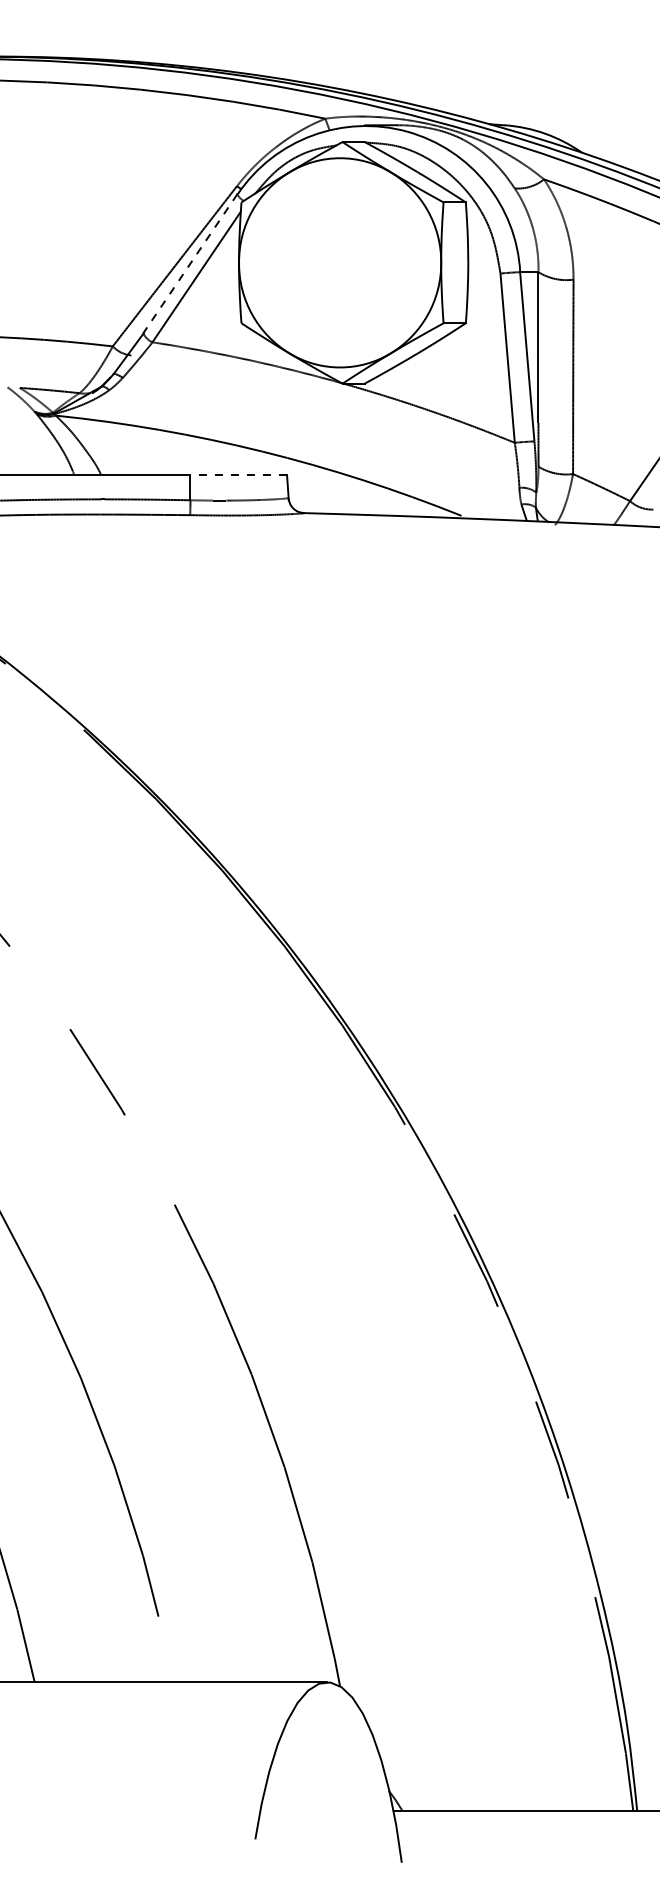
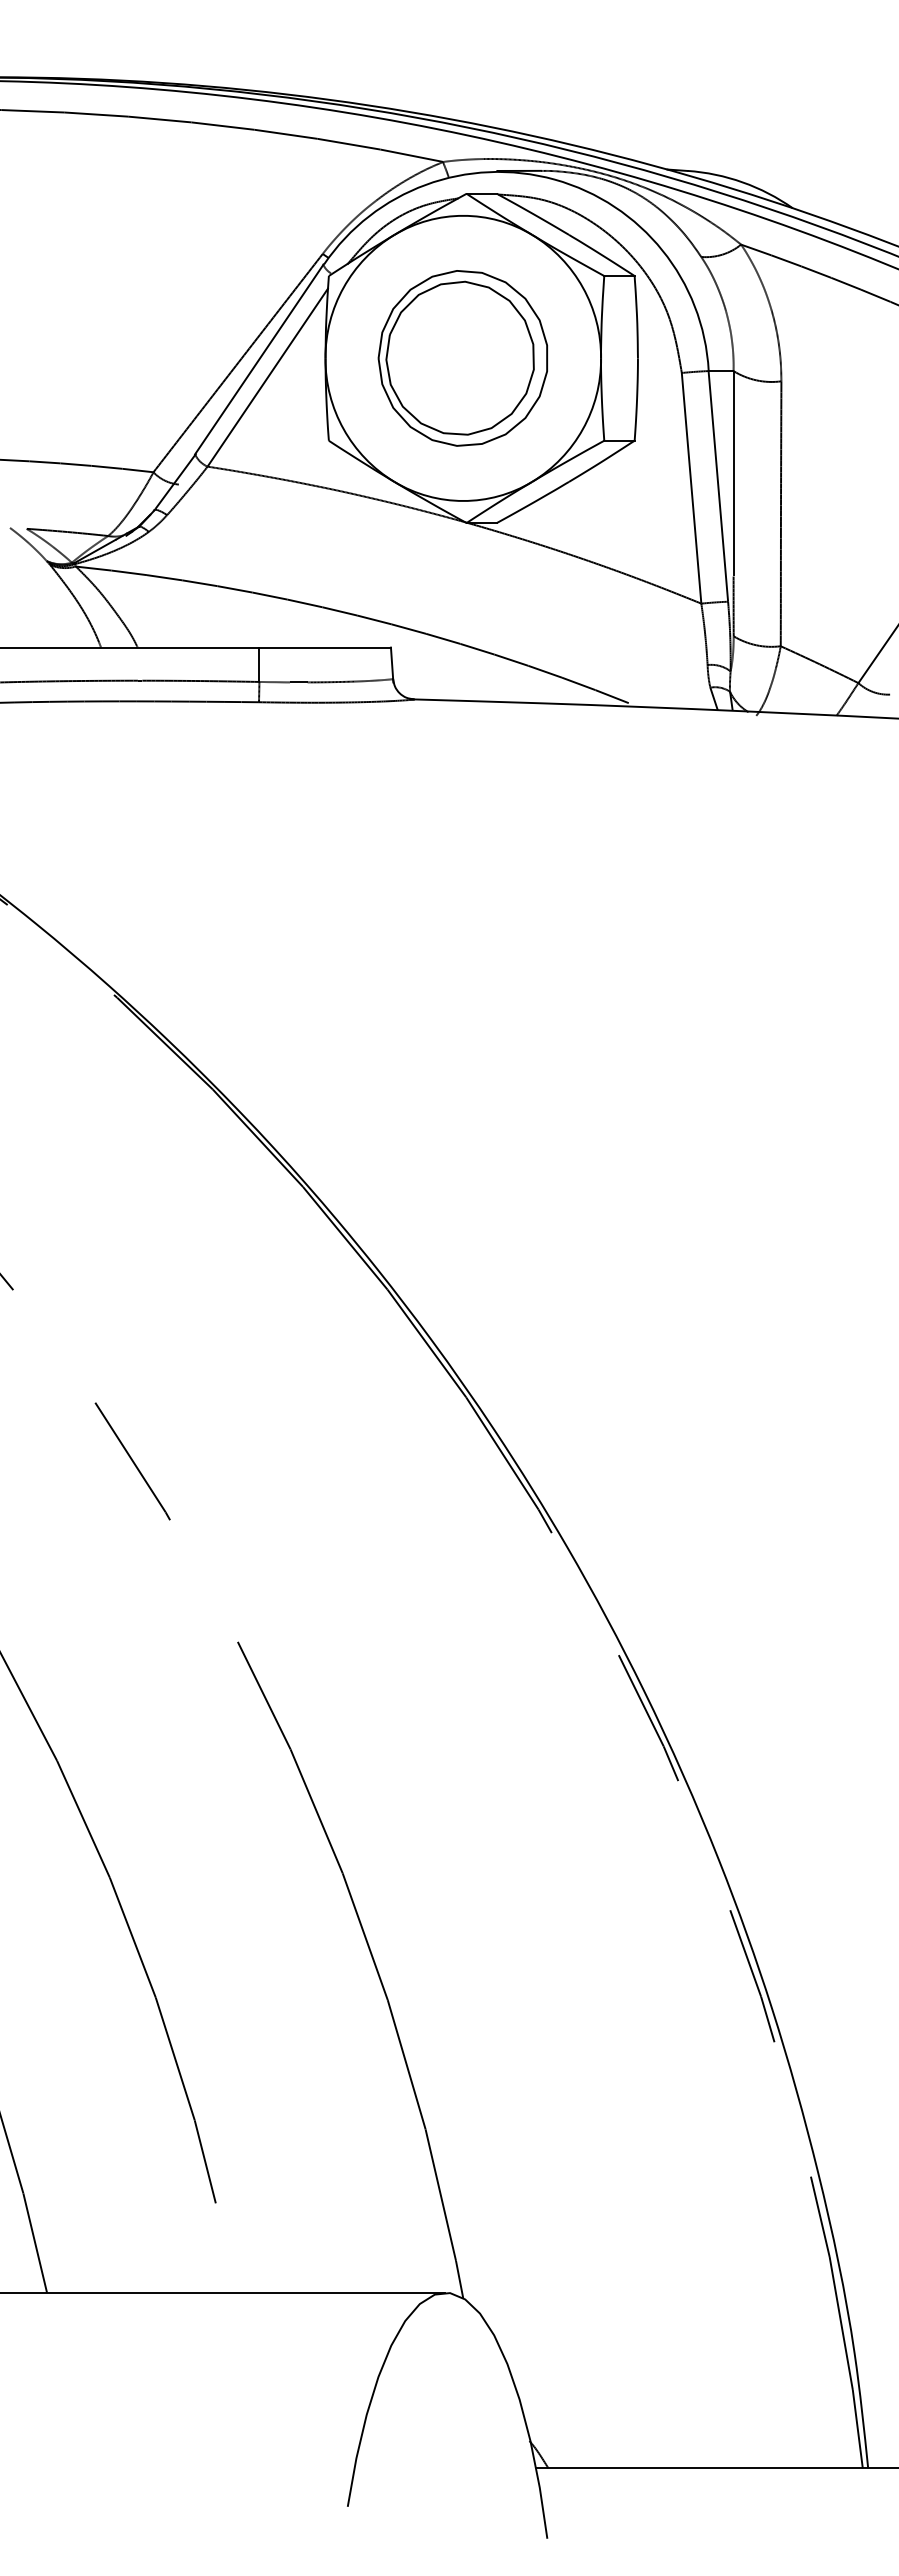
part: (339, 262) -> (462, 358), added
line: (189, 263) -> (258, 359), dashed -> solid
line: (239, 475) -> (325, 647), dashed -> solid

